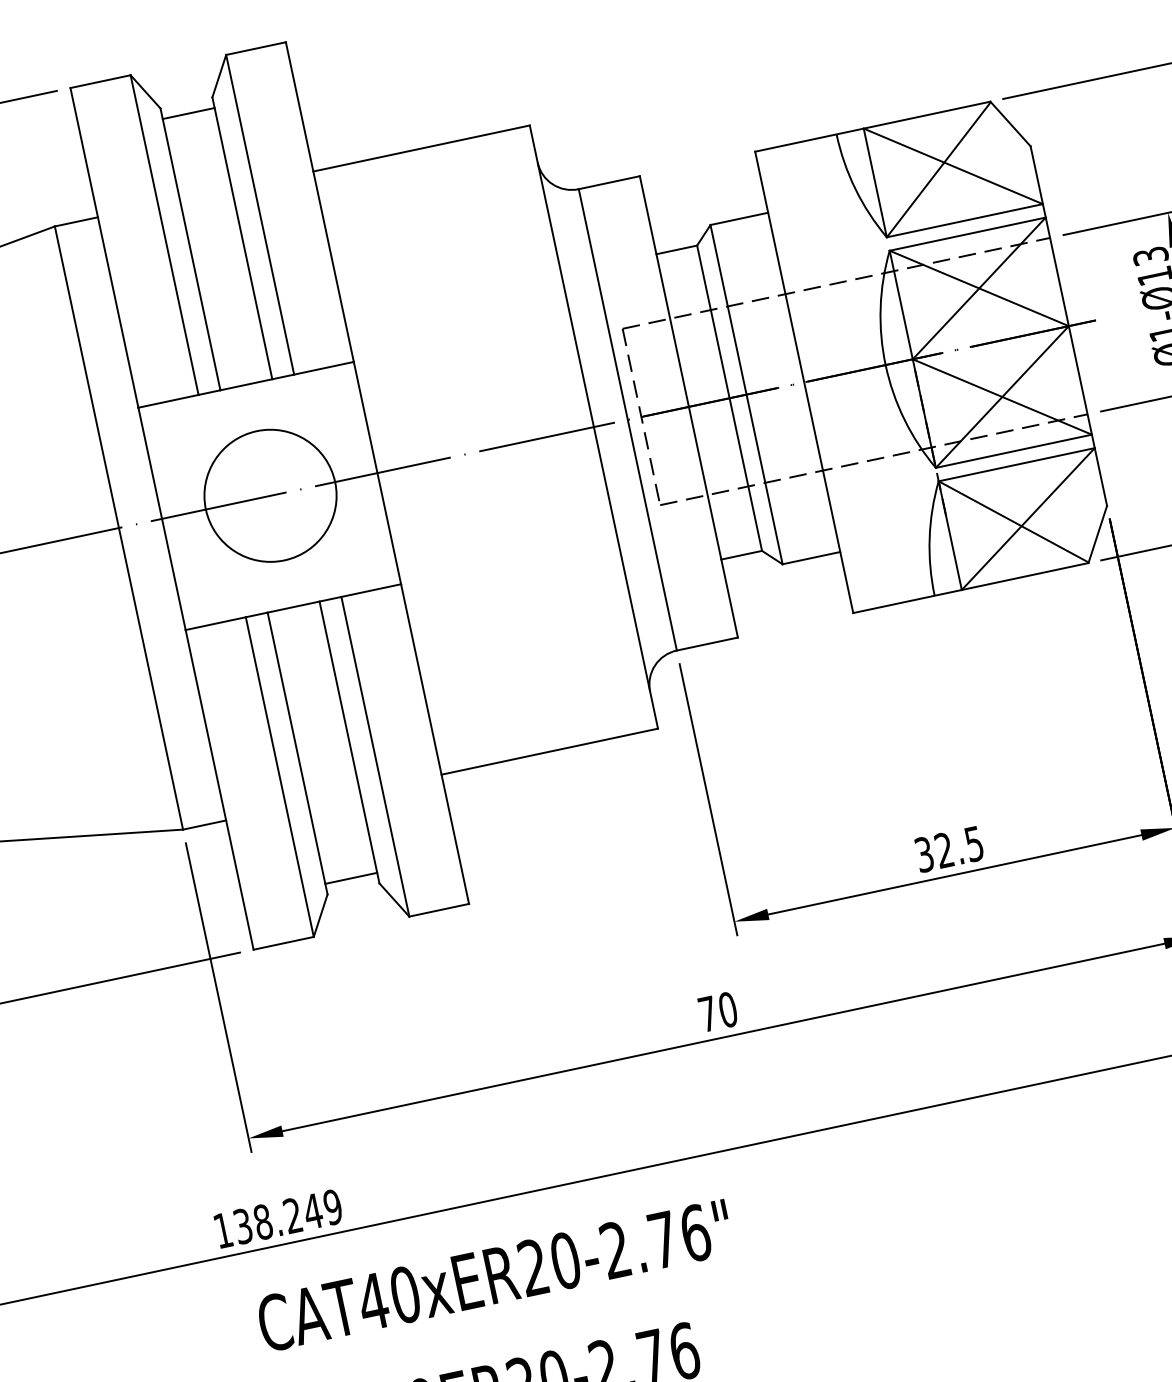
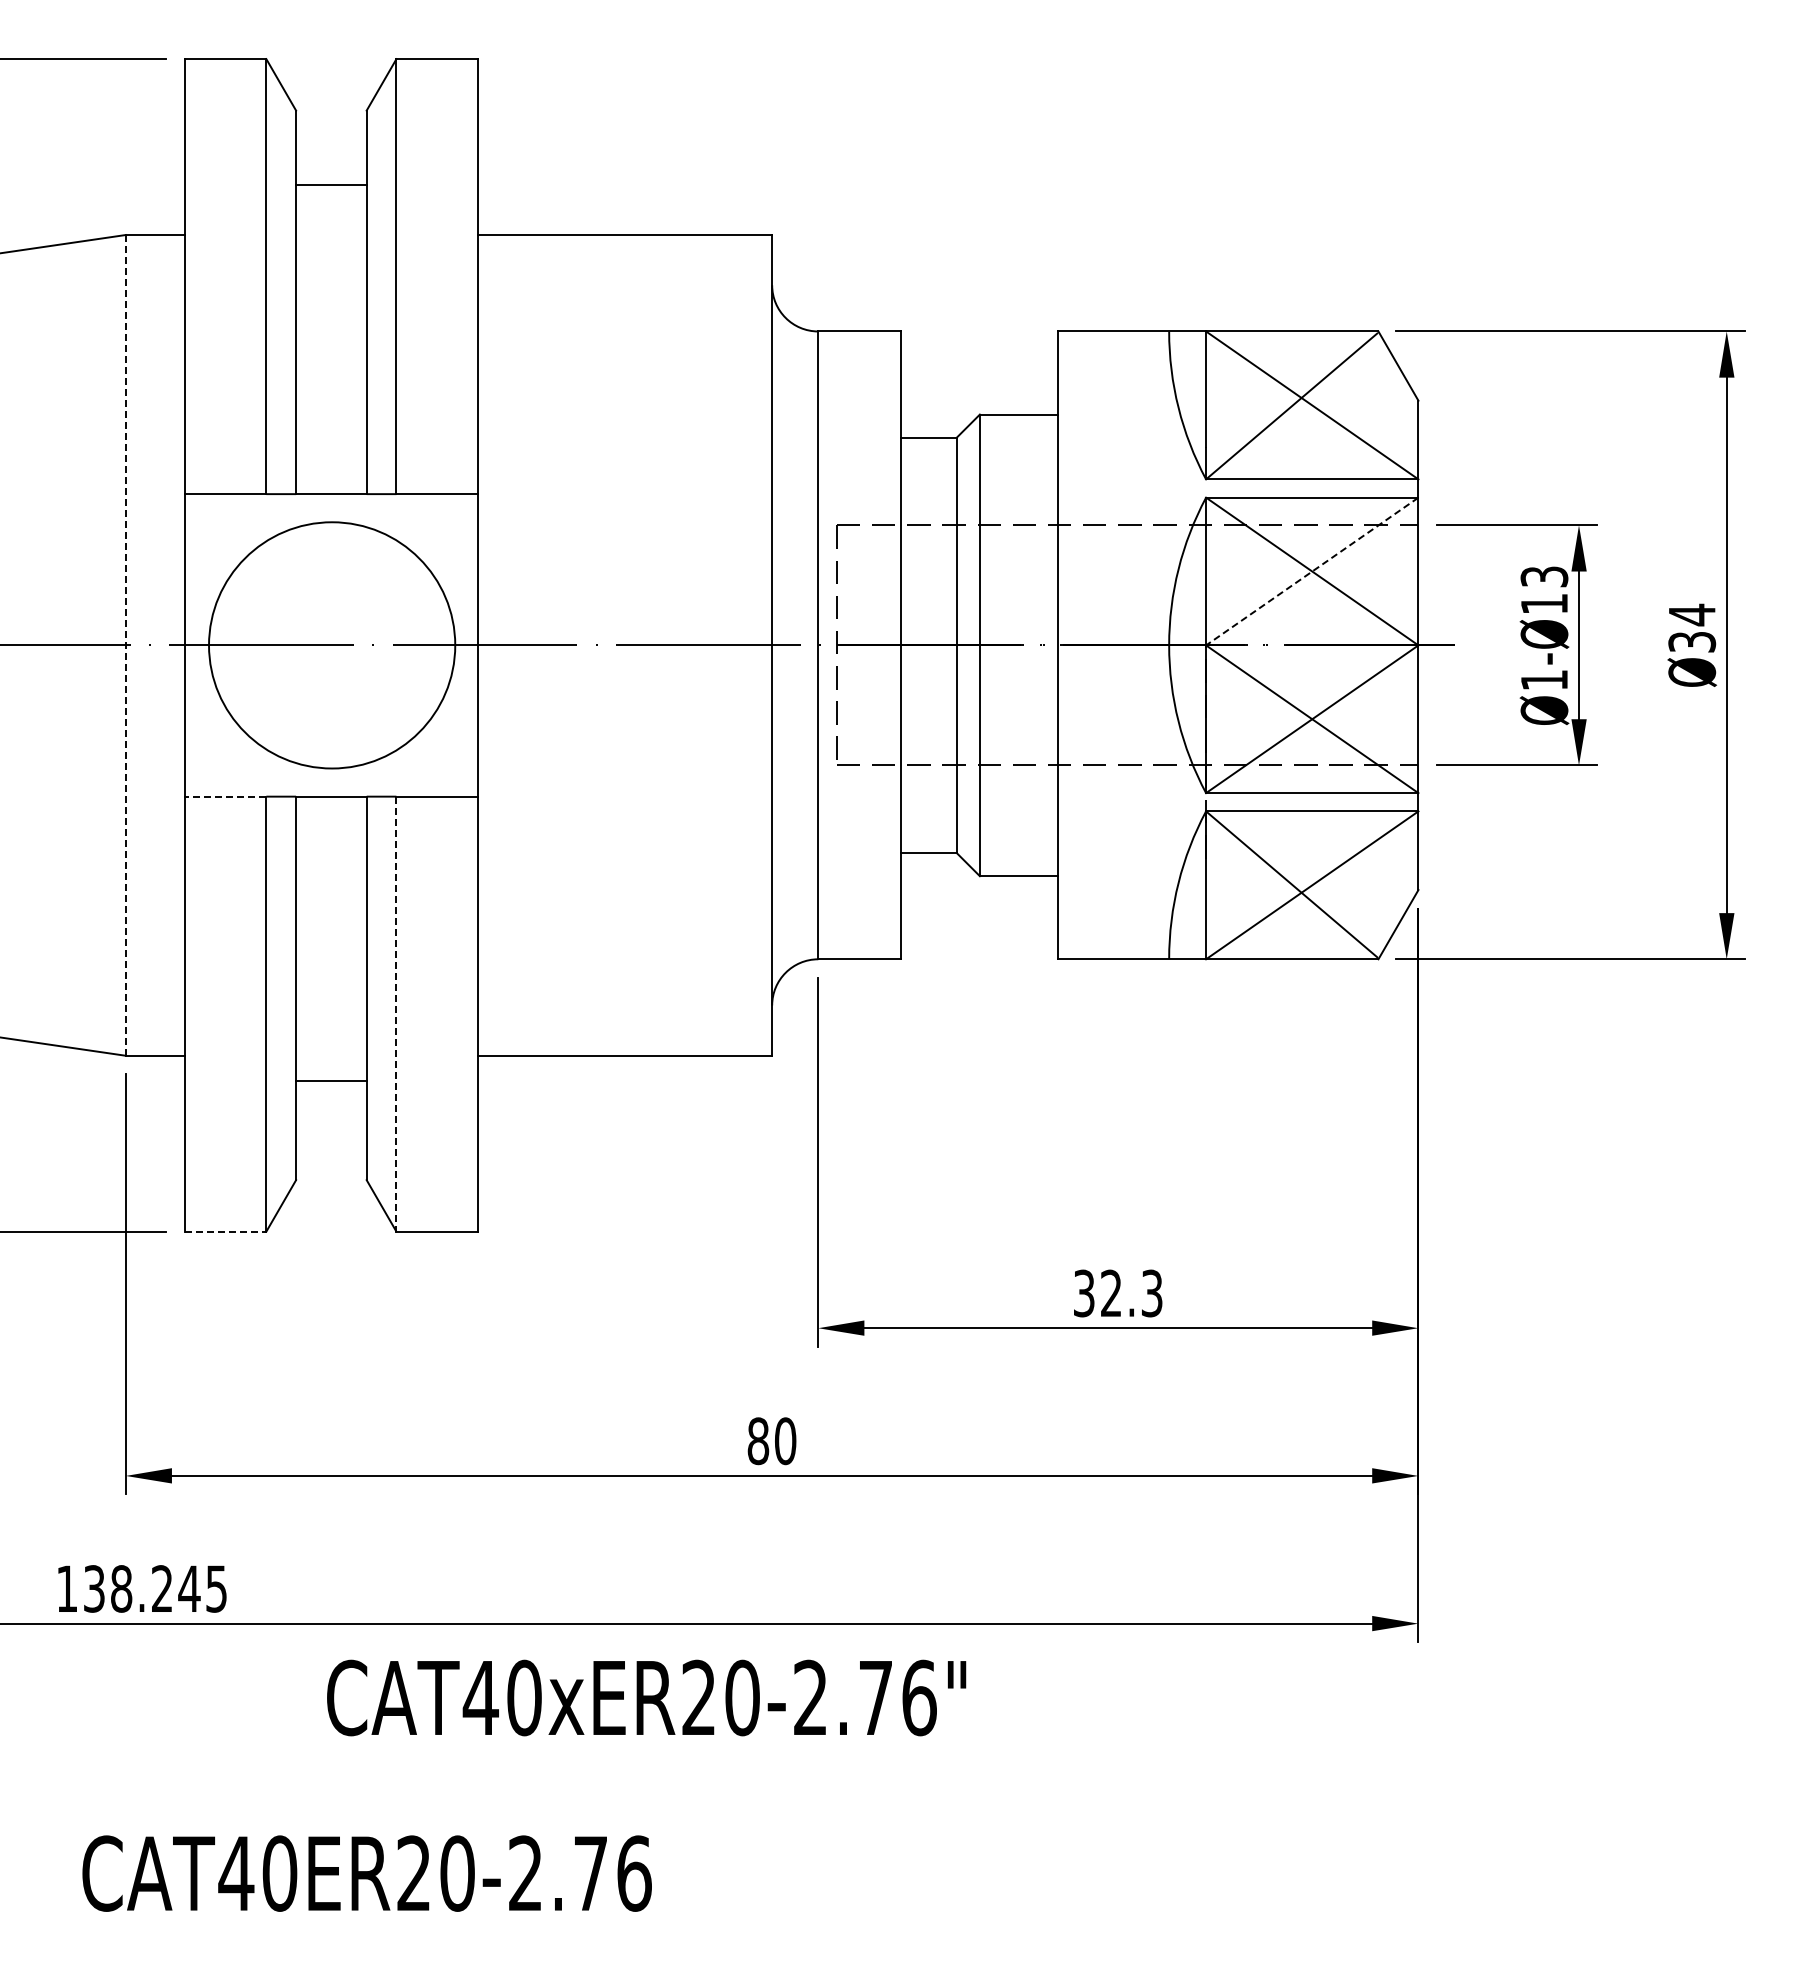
line: (188, 113) -> (331, 185), moved
line: (978, 288) -> (1311, 571), solid -> dashed
circle: (270, 495) -> (332, 645), size x1.4
line: (118, 528) -> (125, 645), solid -> dashed
line: (215, 623) -> (225, 796), solid -> dashed
line: (375, 757) -> (396, 1014), solid -> dashed
text: (974, 843) -> (1152, 1292), 32.5 -> 32.3
line: (351, 878) -> (331, 1080), moved
line: (283, 943) -> (225, 1231), solid -> dashed
text: (708, 1014) -> (758, 1441), 70 -> 80
text: (332, 1206) -> (216, 1588), 138.249 -> 138.245
text: (494, 1275) -> (646, 1697), moved

